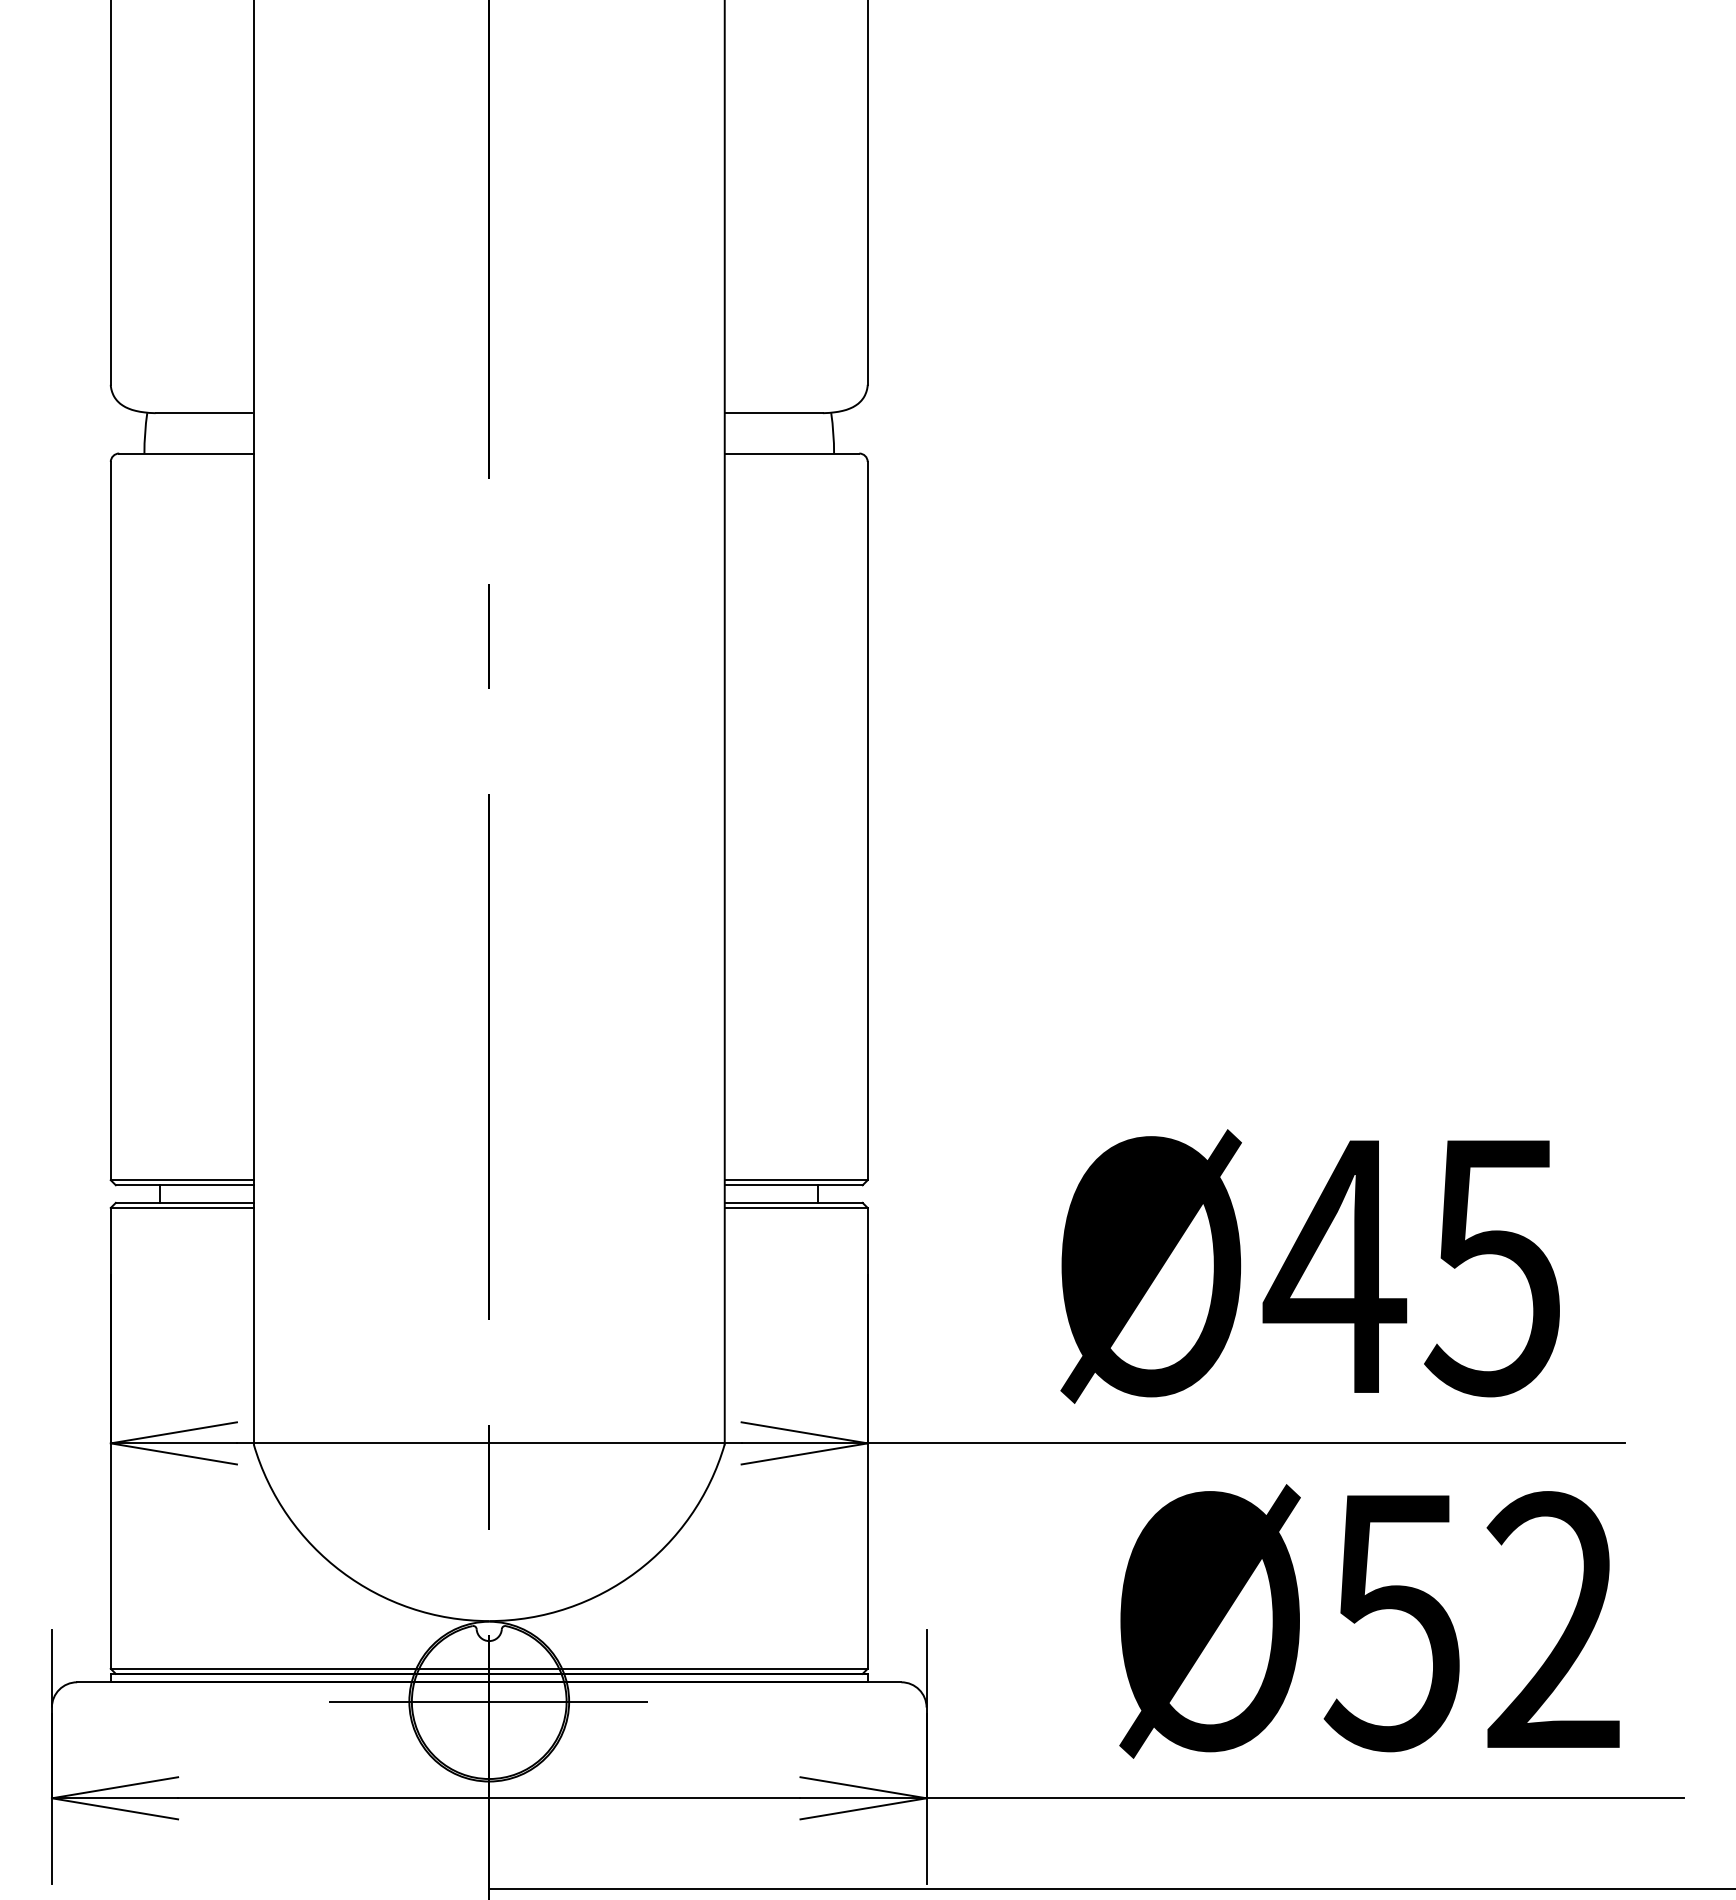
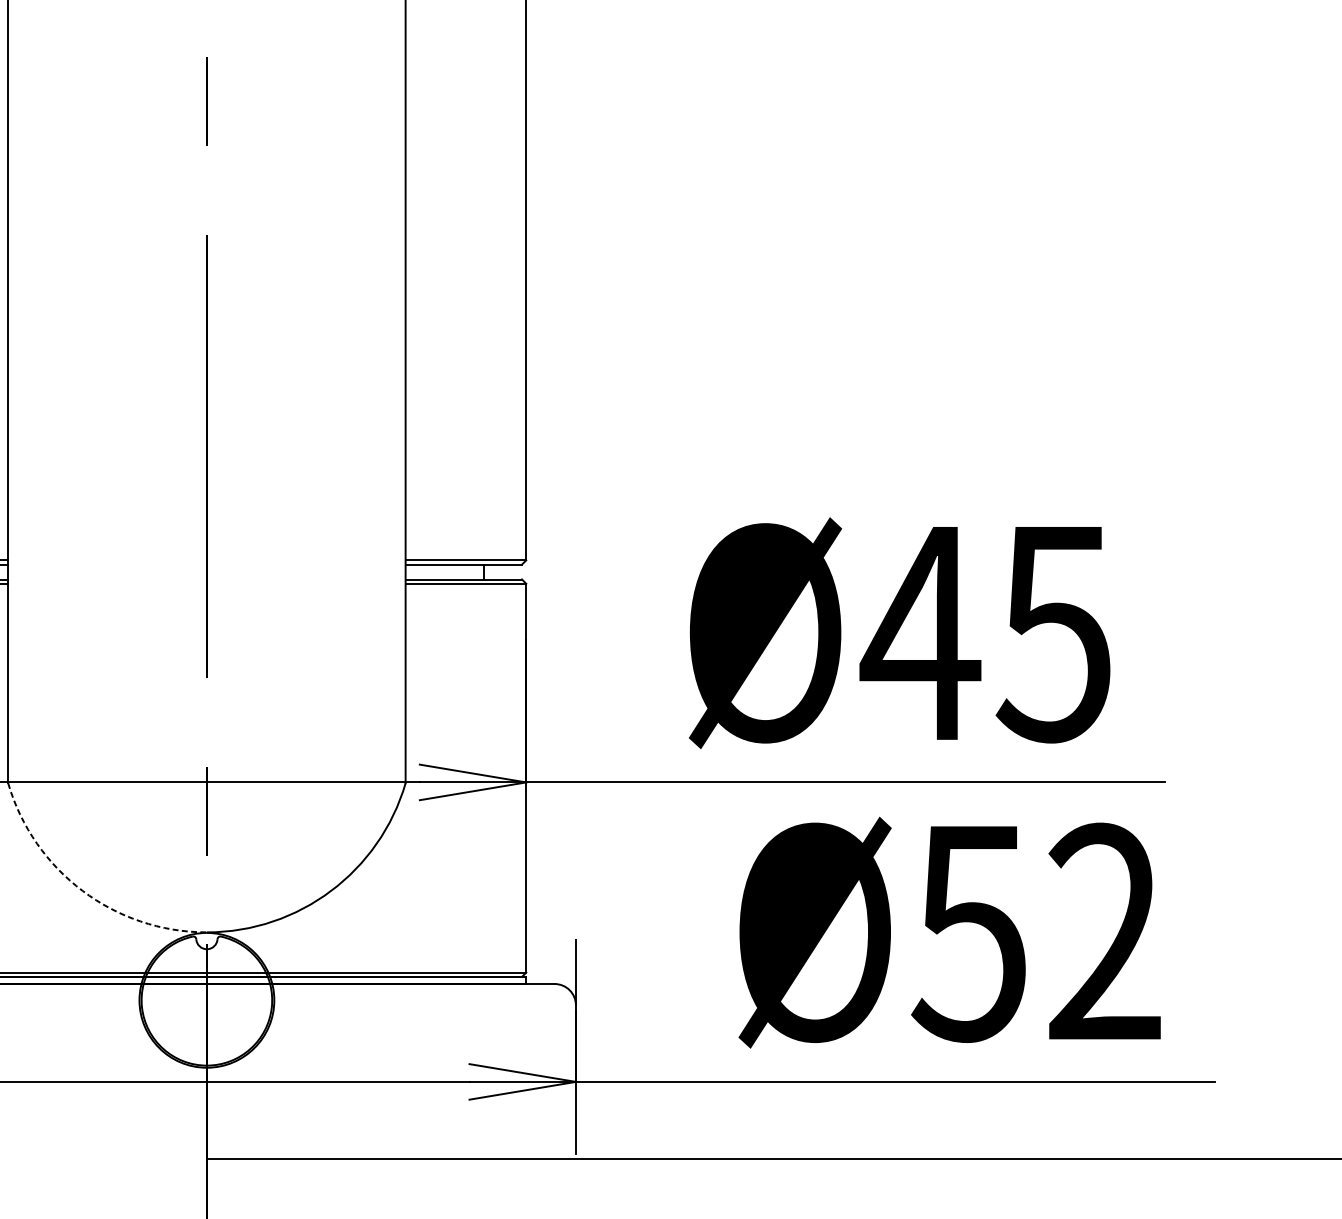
arc: (342, 1571) -> (83, 890), solid -> dashed
line: (488, 1701) -> (206, 1000), removed

